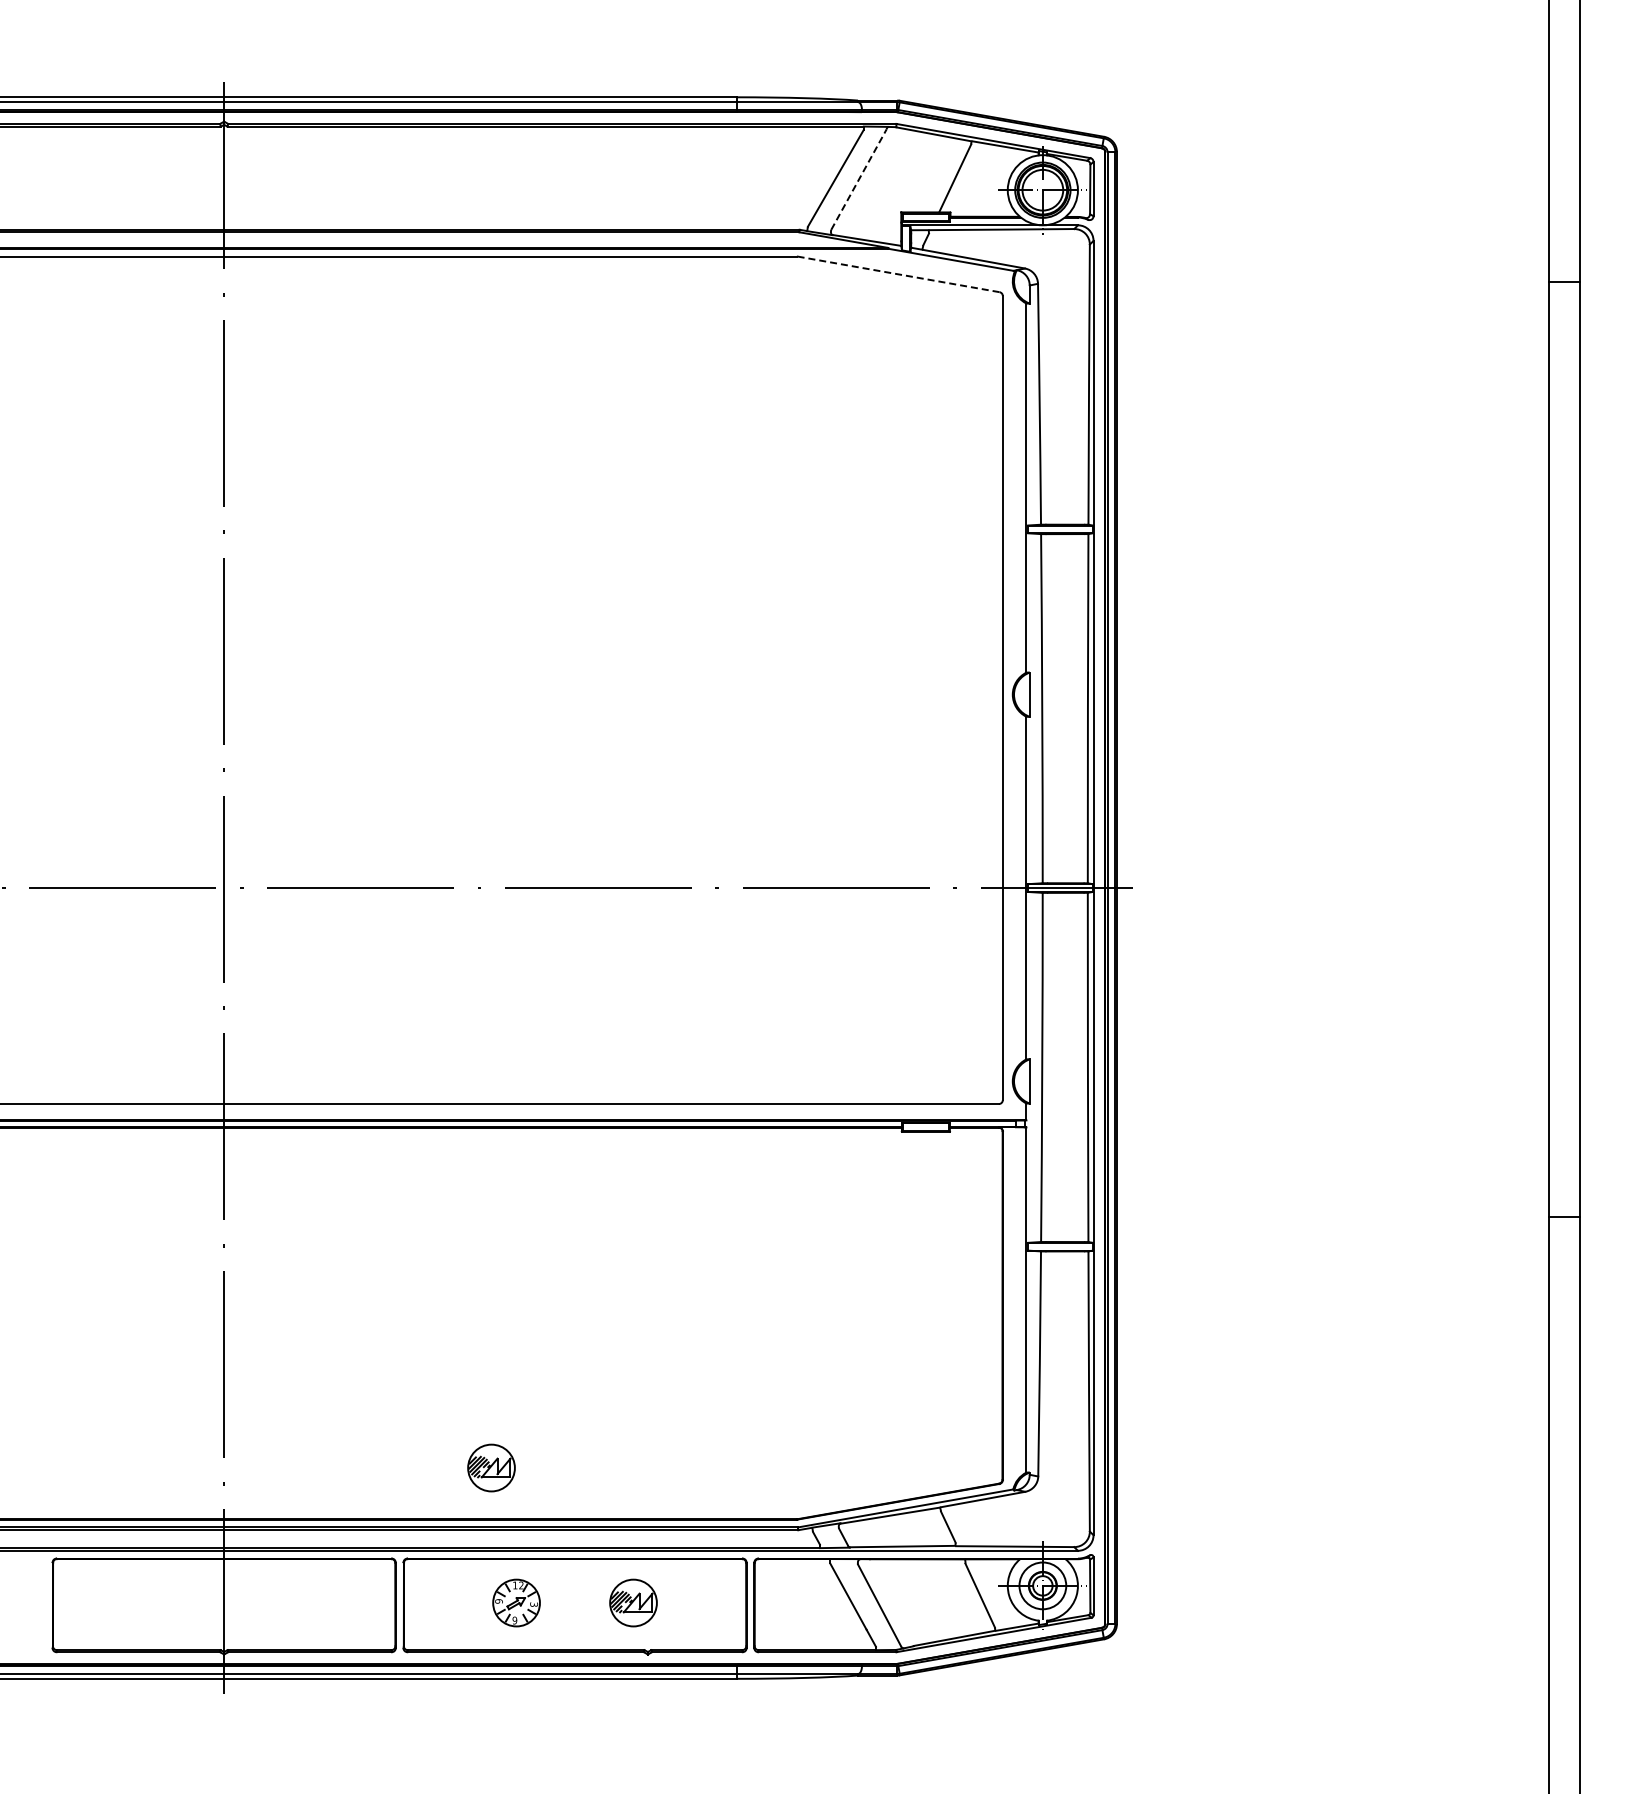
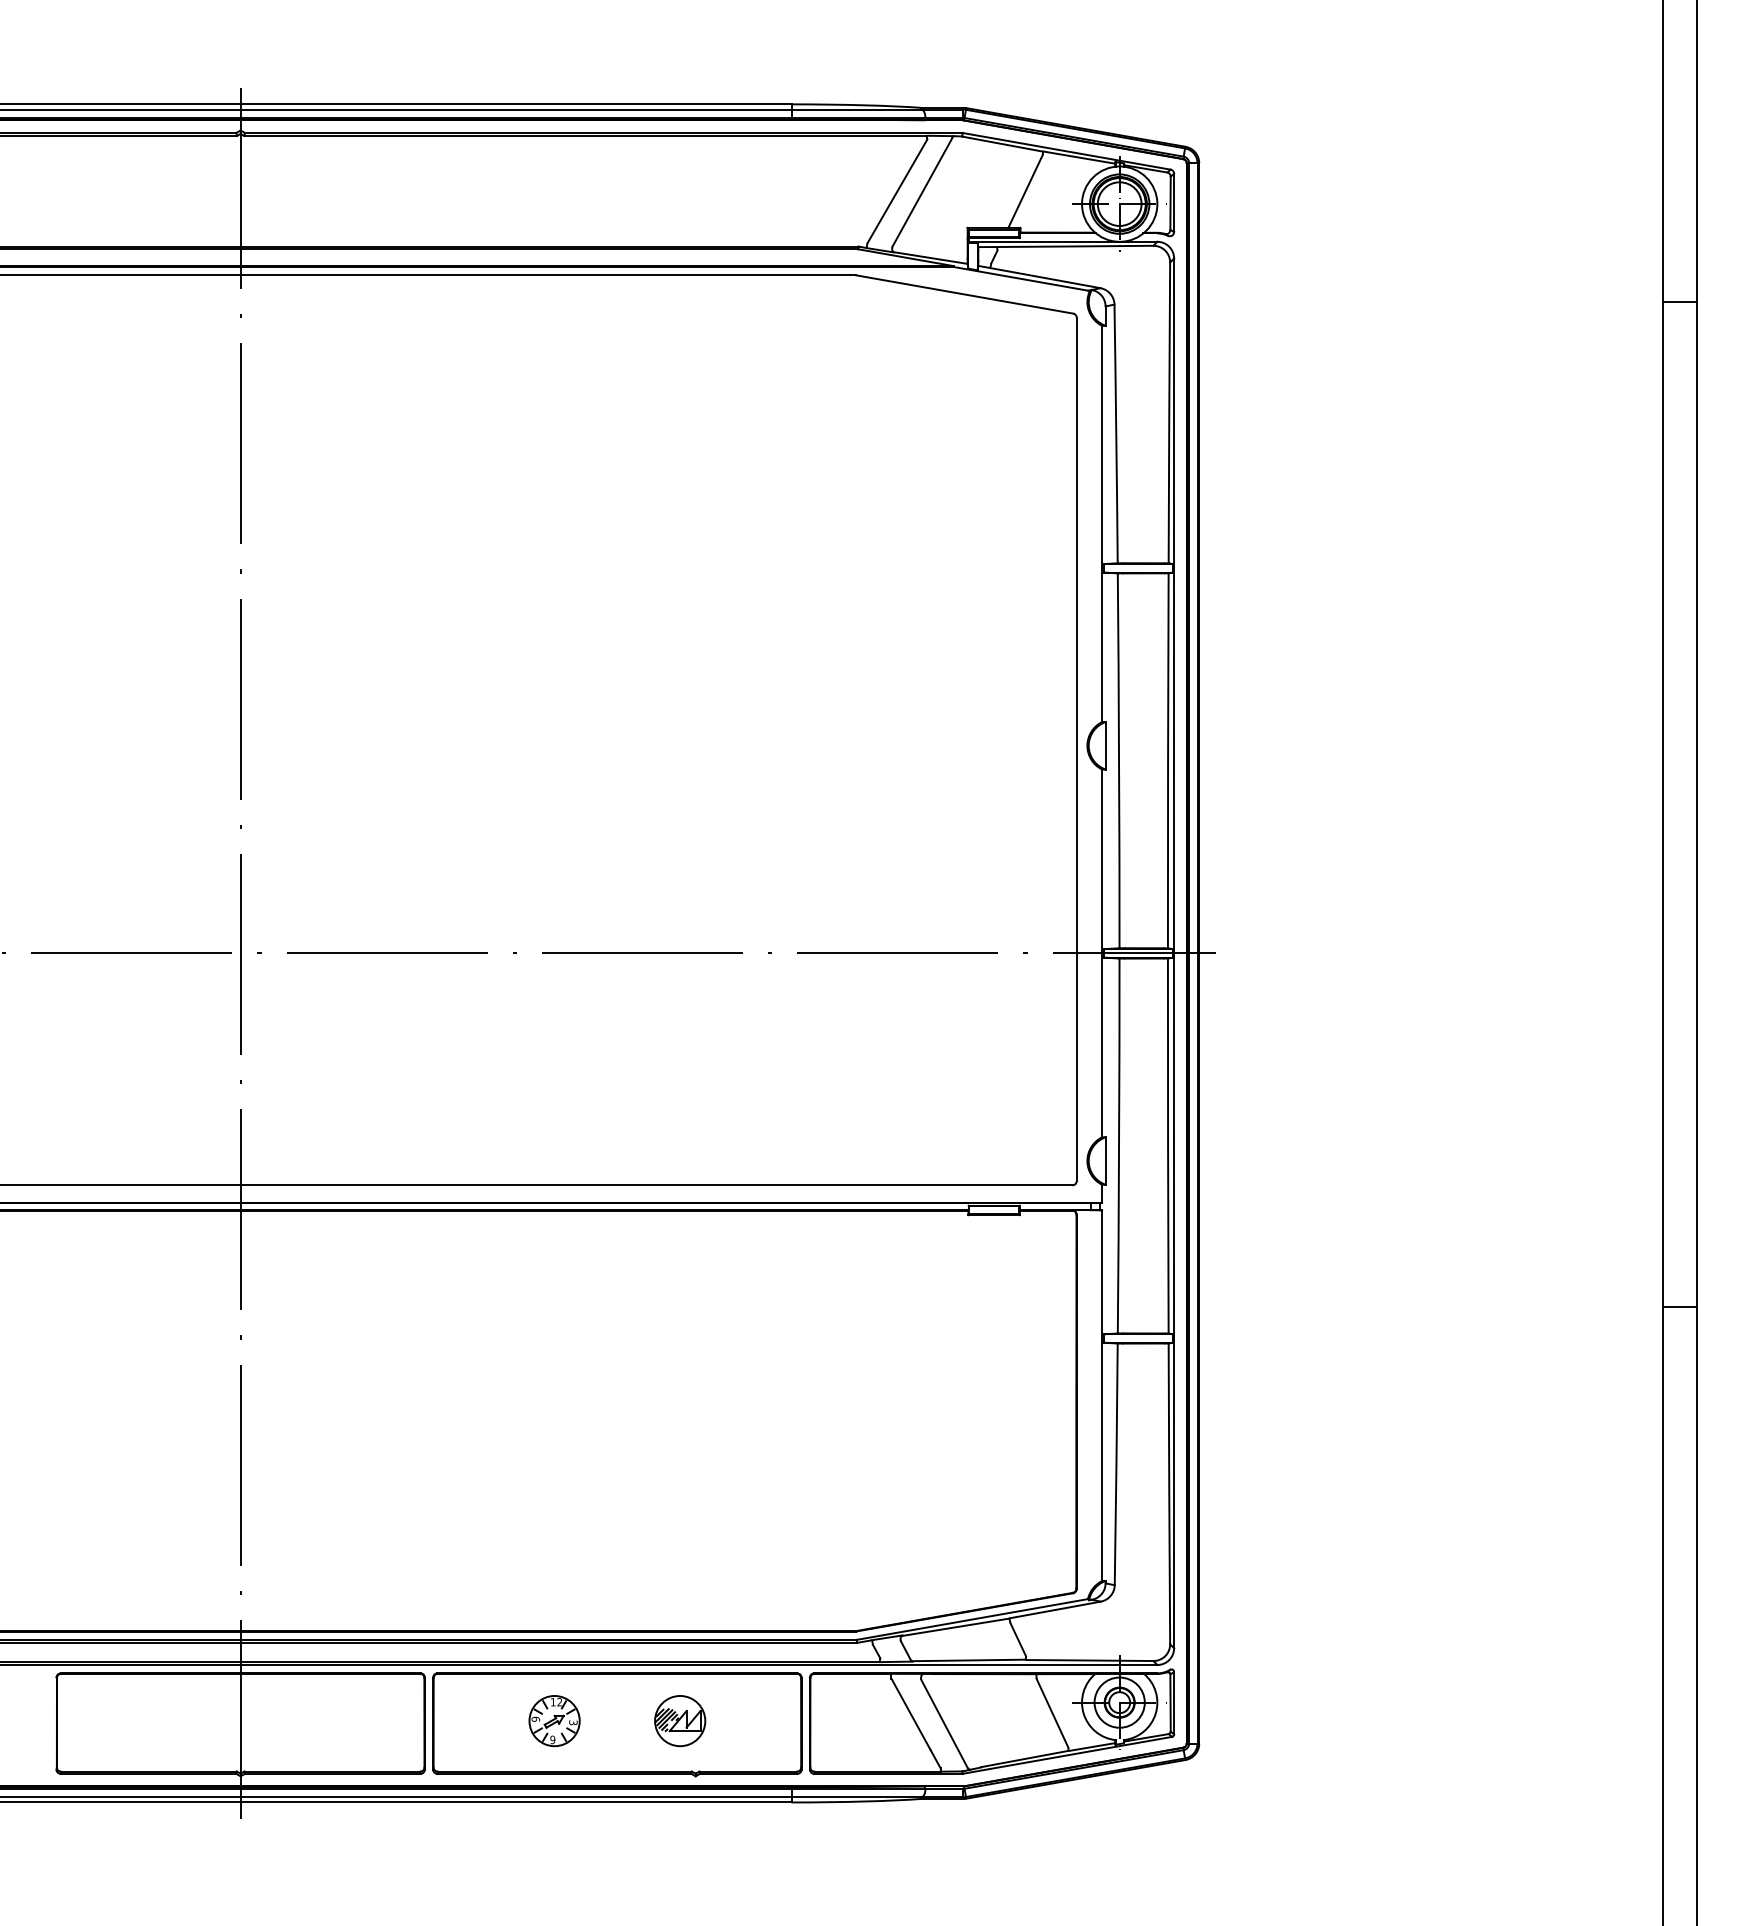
line: (859, 179) -> (922, 192), dashed -> solid
line: (898, 274) -> (964, 294), dashed -> solid
part: (491, 1467) -> (527, 1575), removed

